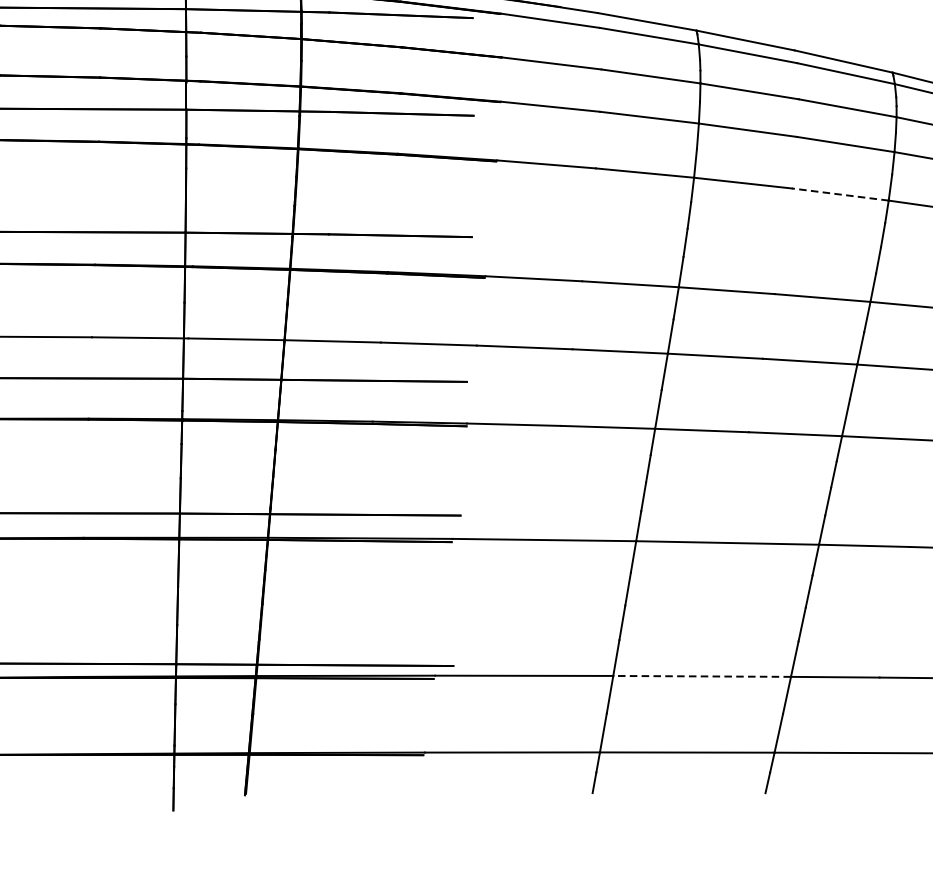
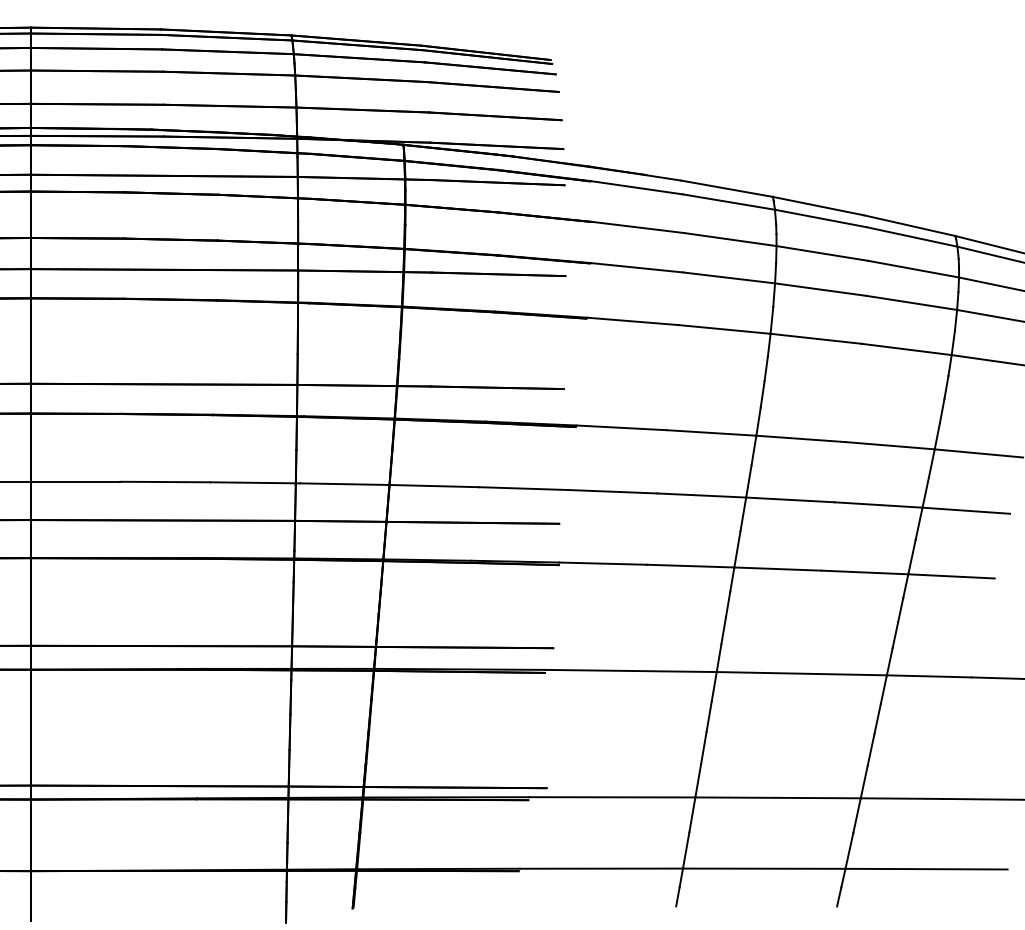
line: (840, 194) -> (906, 349), dashed -> solid
line: (702, 676) -> (778, 797), dashed -> solid

